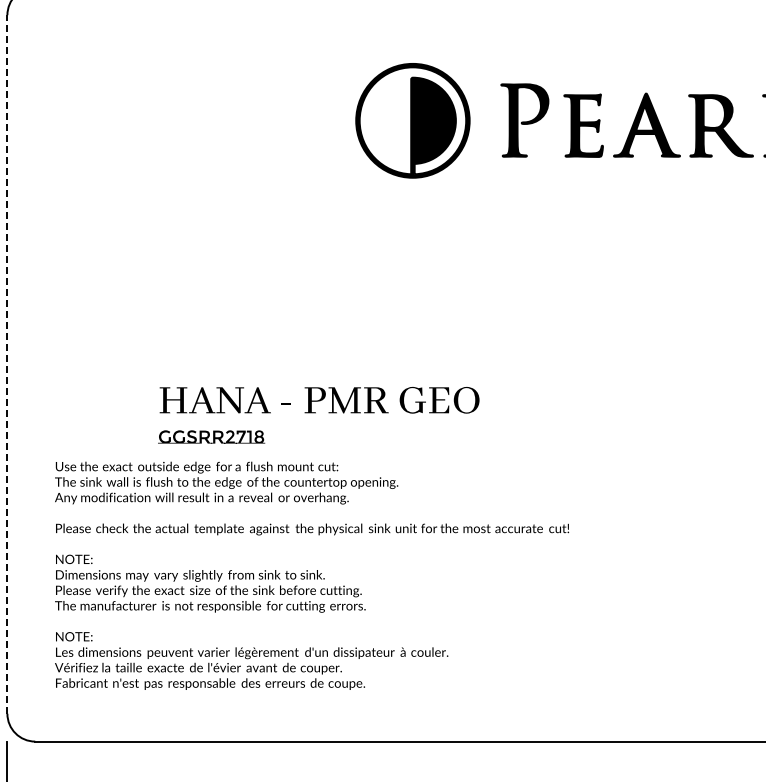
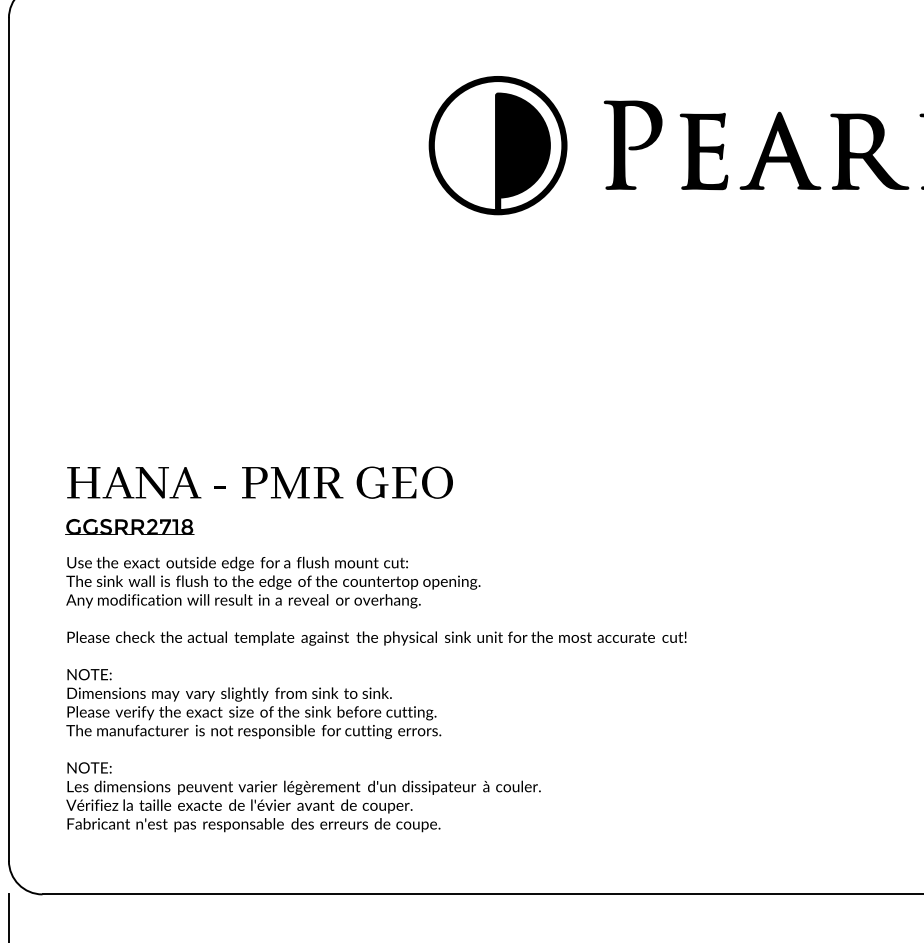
line: (7, 363) -> (9, 438), dashed -> solid
text: (318, 415) -> (258, 501), moved

